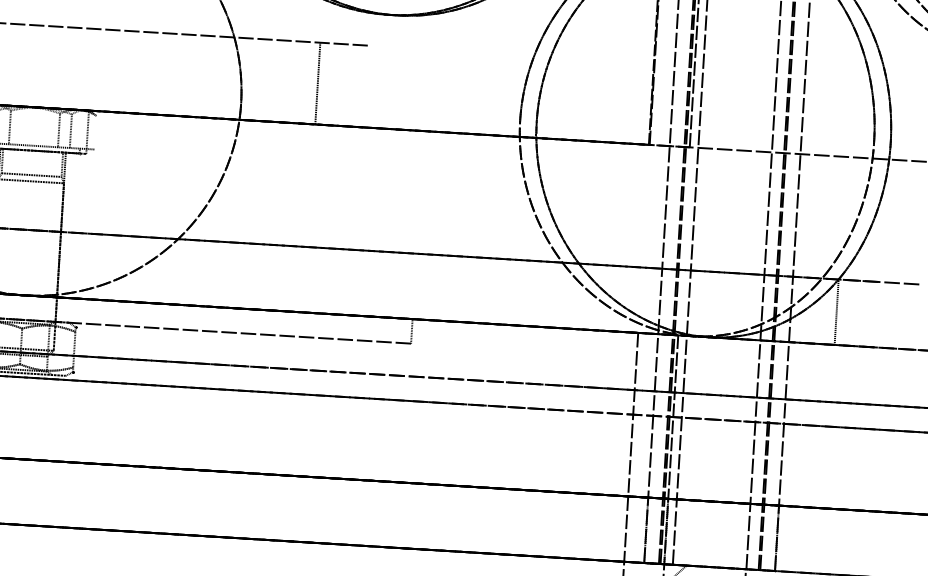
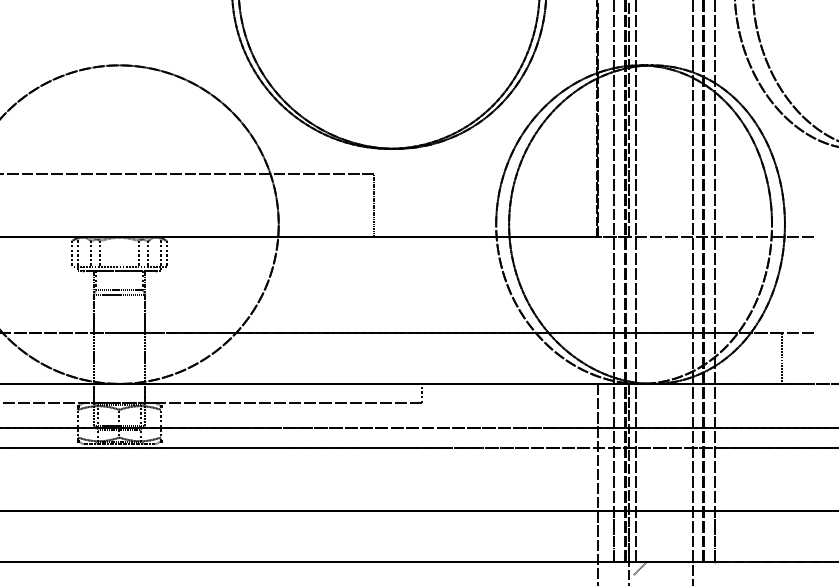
line: (318, 83) -> (374, 205), moved
line: (94, 133) -> (166, 254), added
line: (837, 311) -> (782, 357), moved

